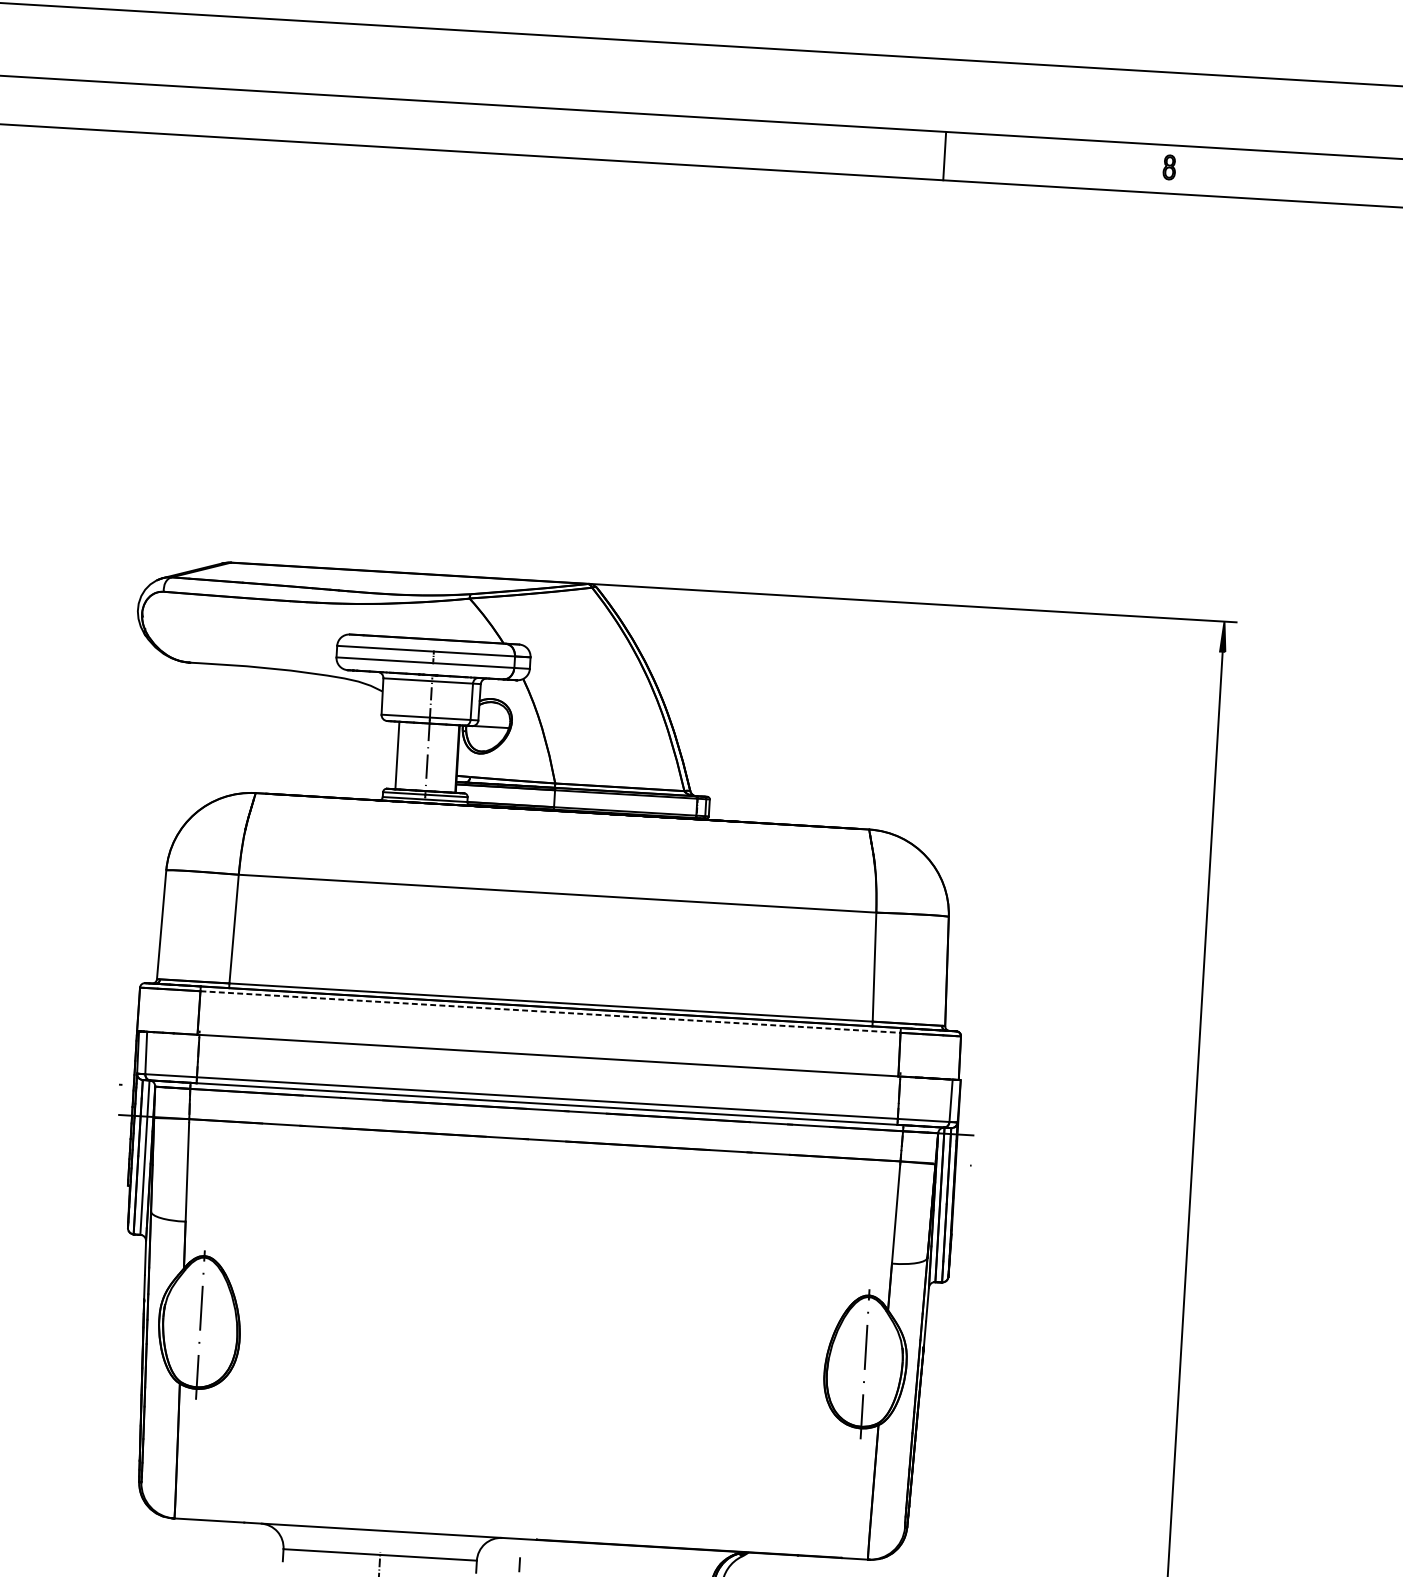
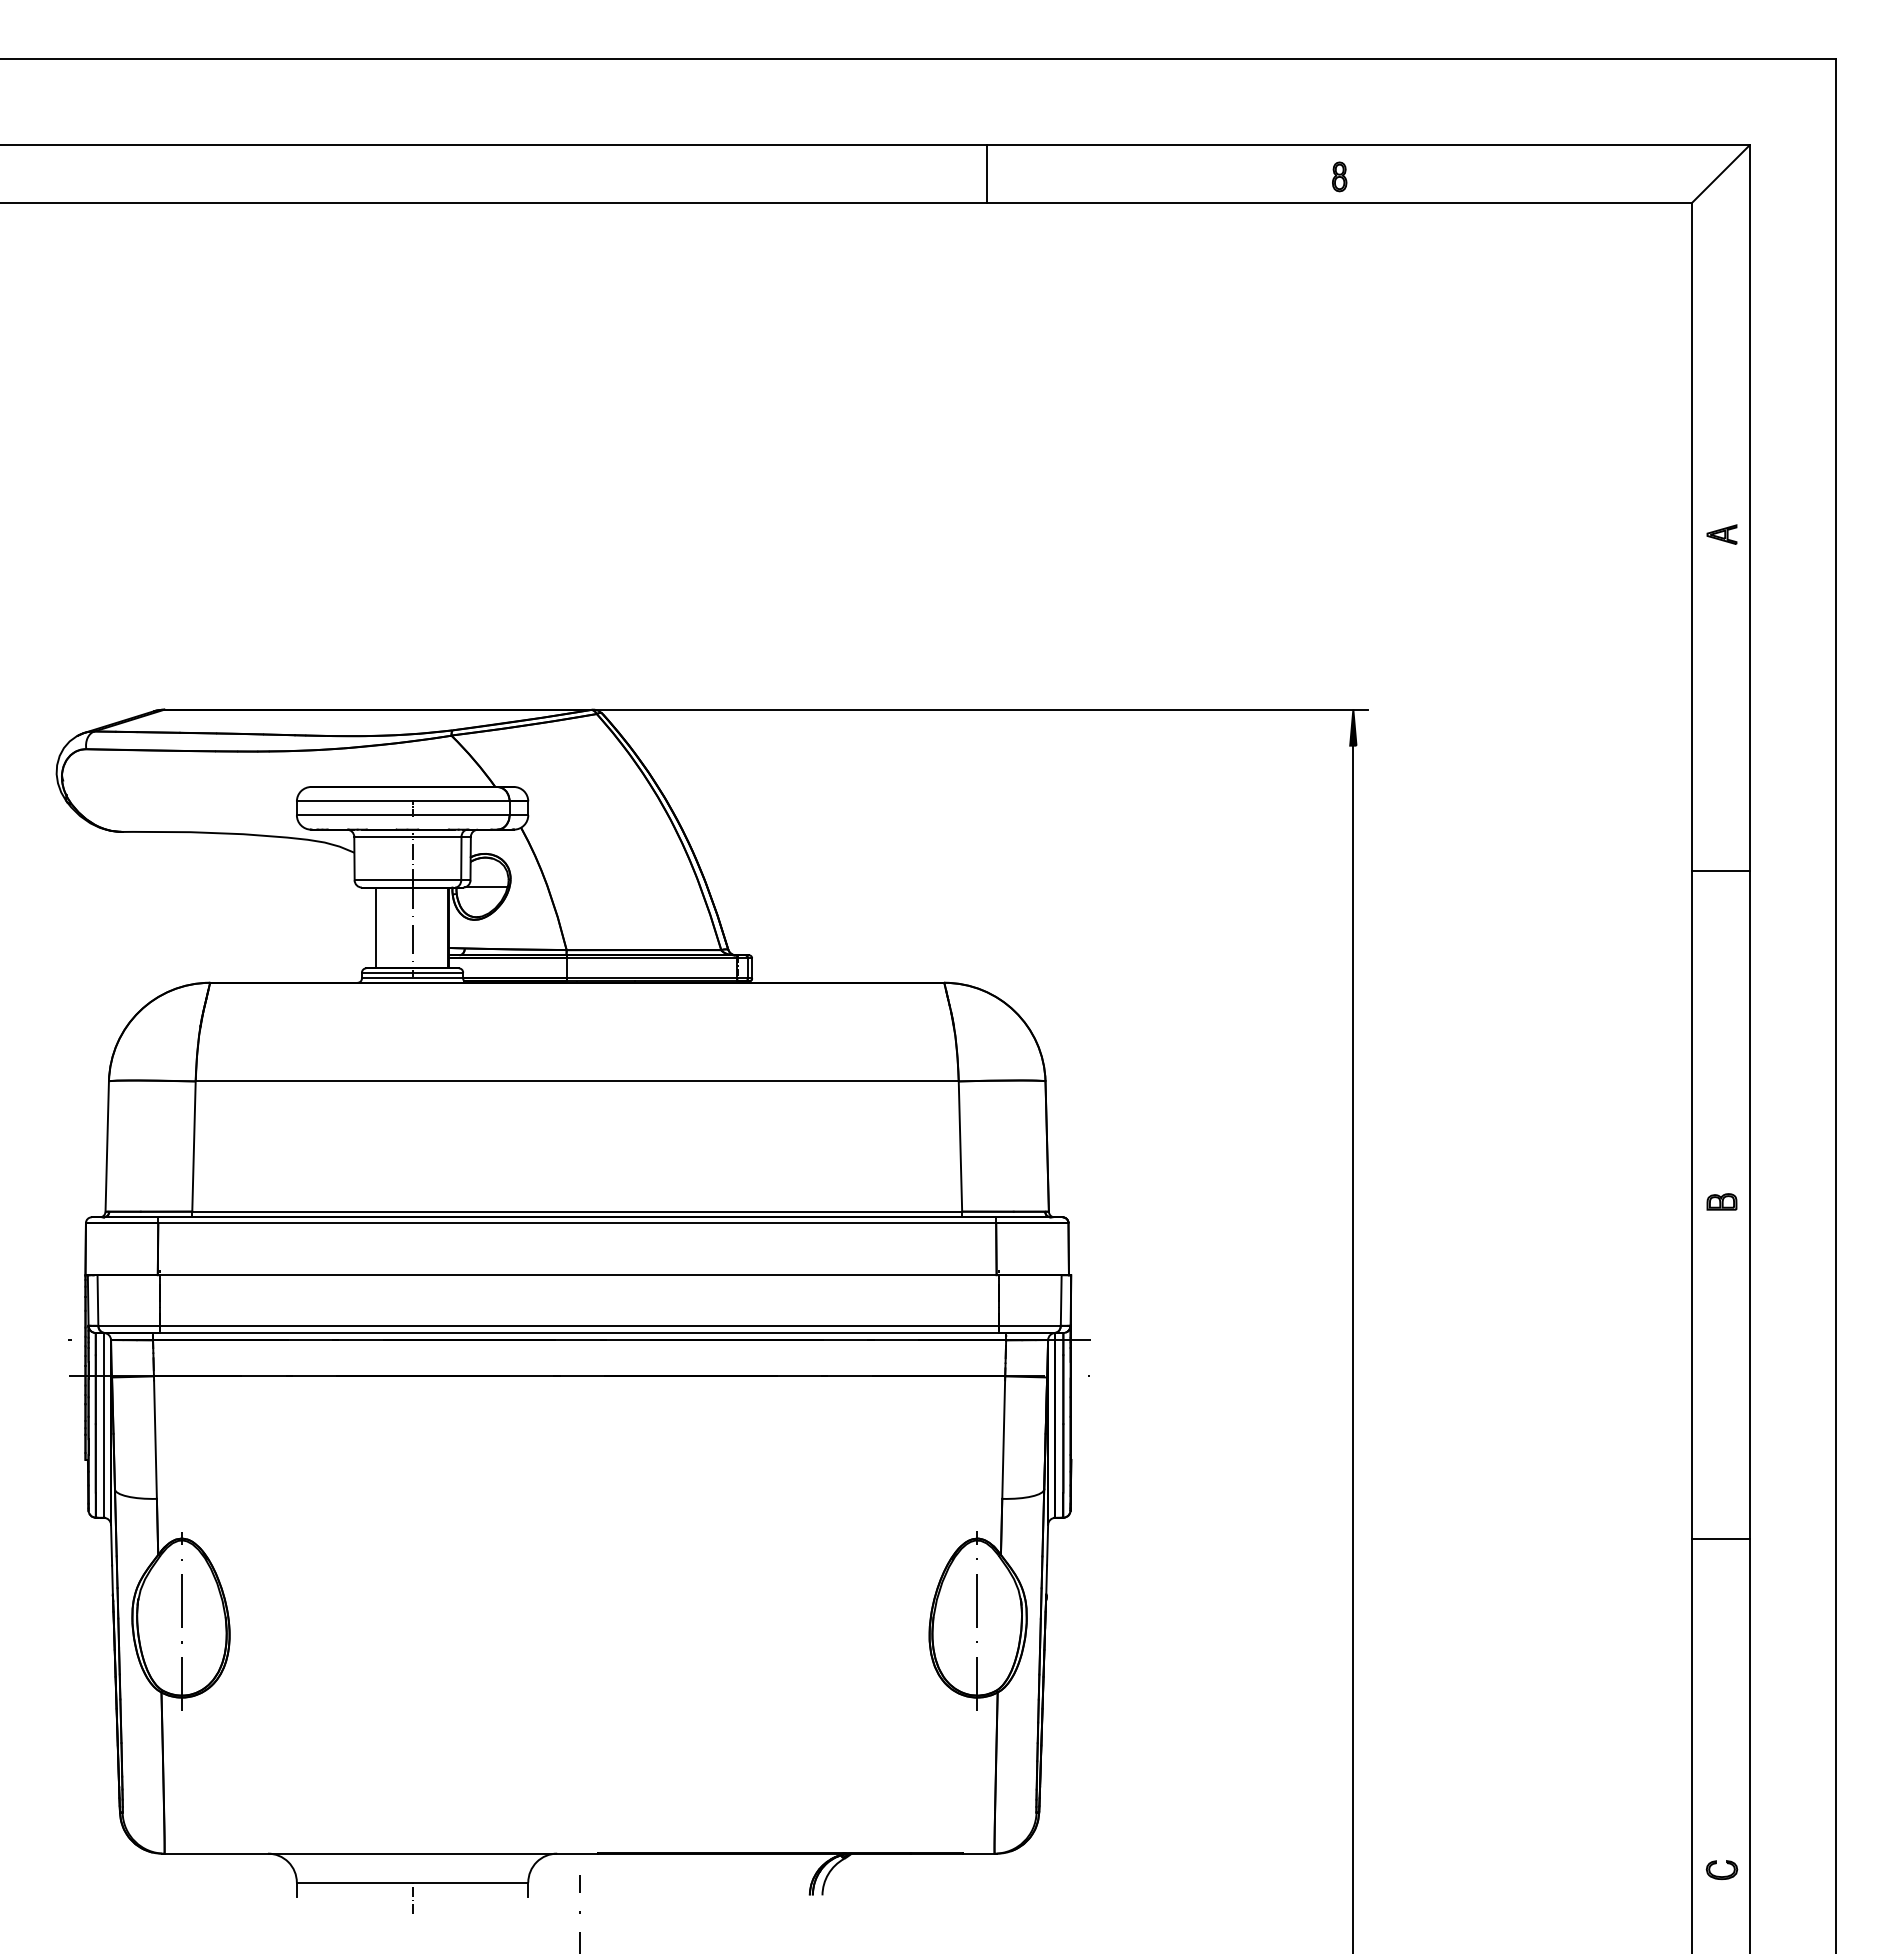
part: (1169, 167) -> (1339, 176), moved
line: (550, 1012) -> (577, 1223), dashed -> solid

